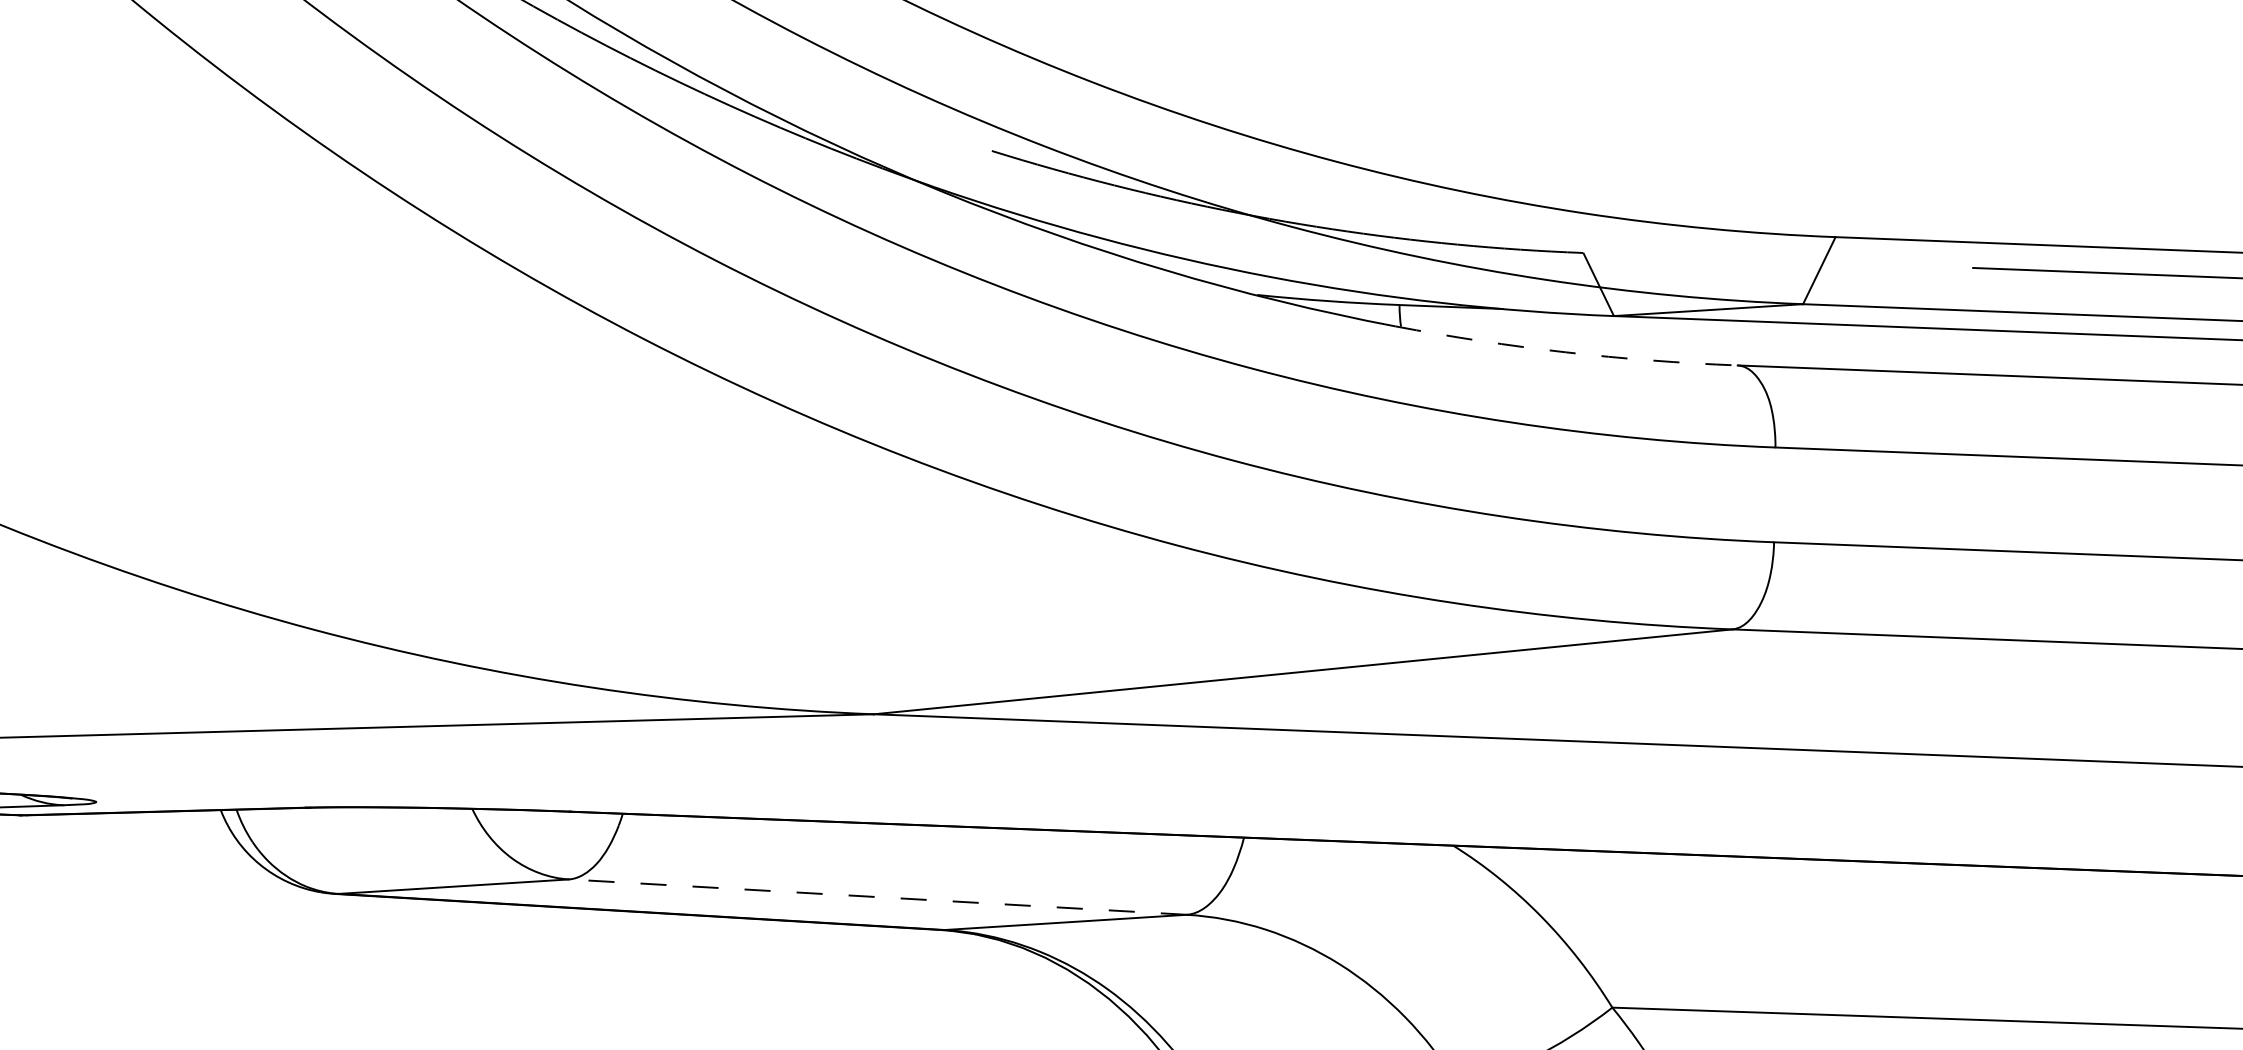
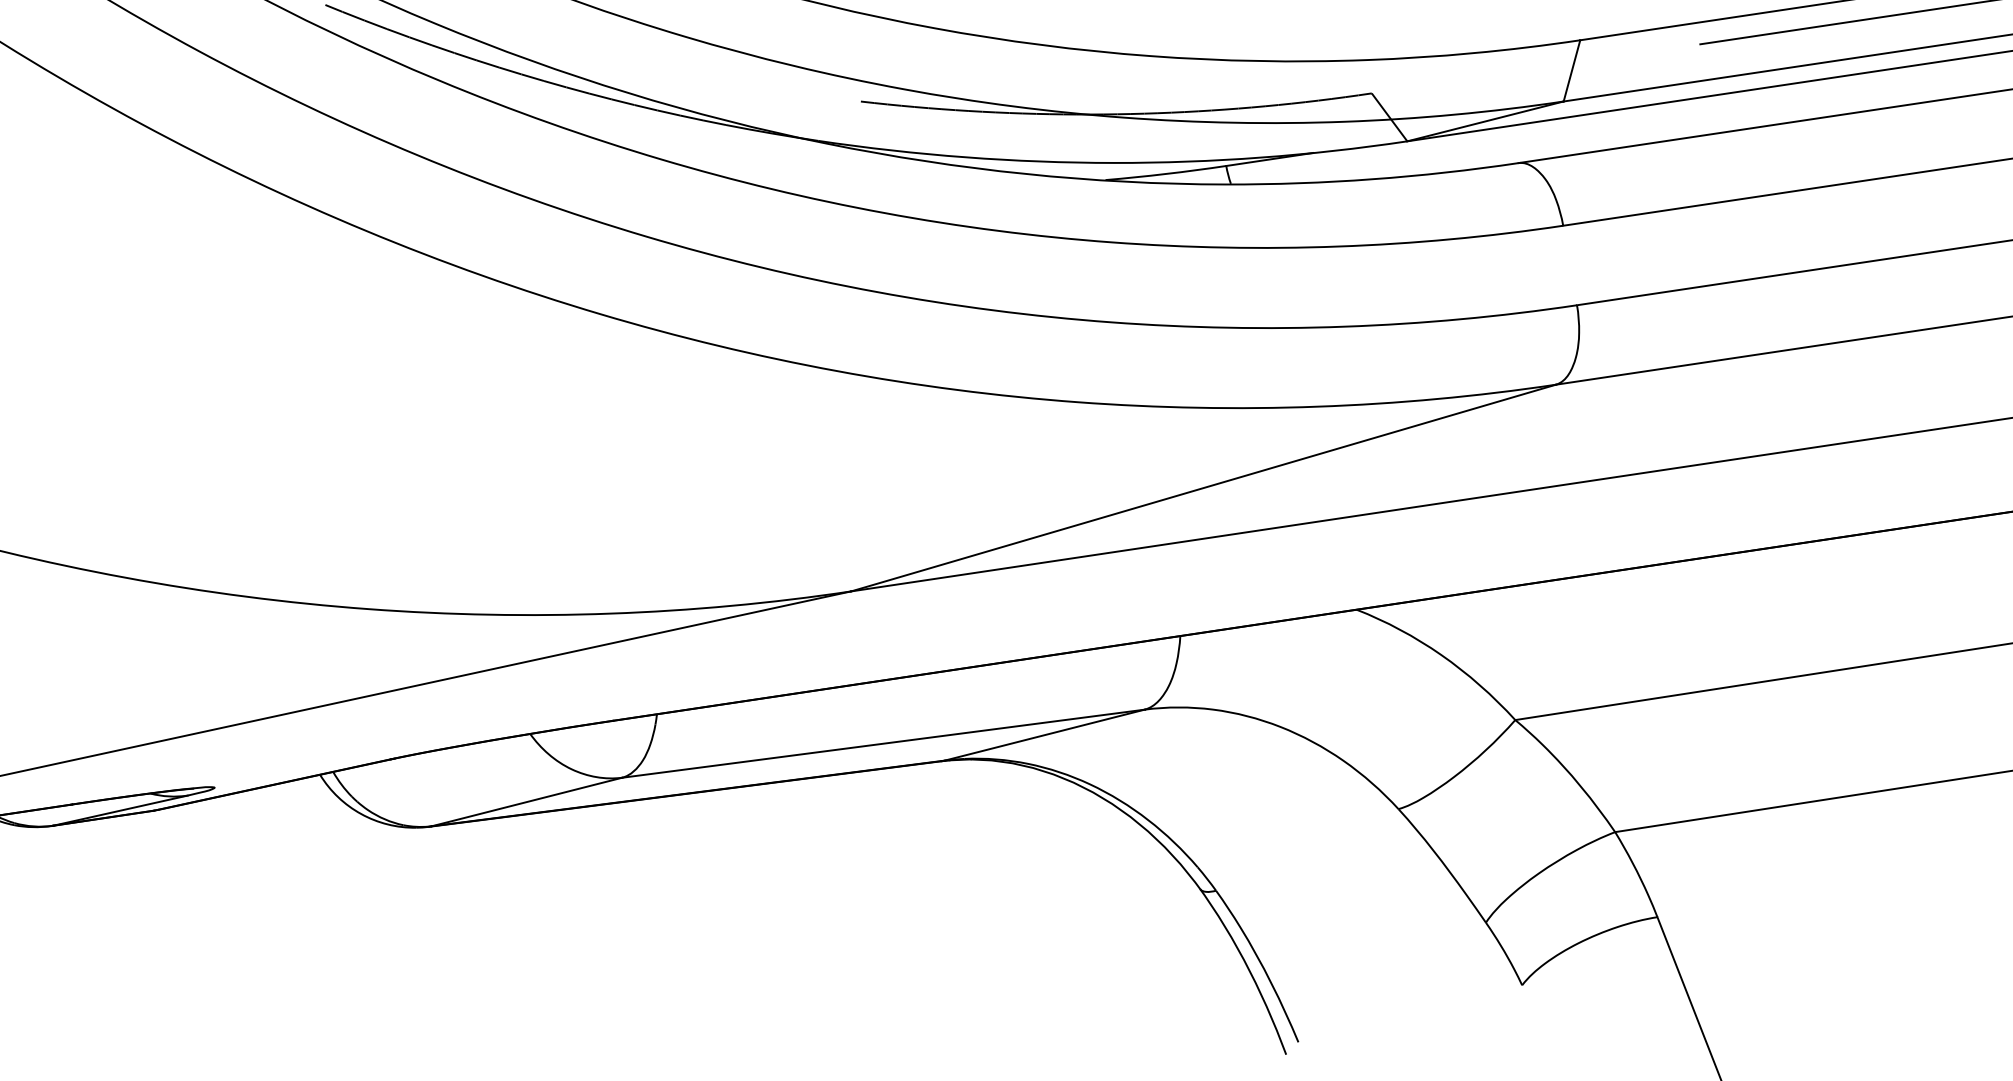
arc: (1565, 352) -> (1372, 179), dashed -> solid
line: (876, 896) -> (882, 743), dashed -> solid

